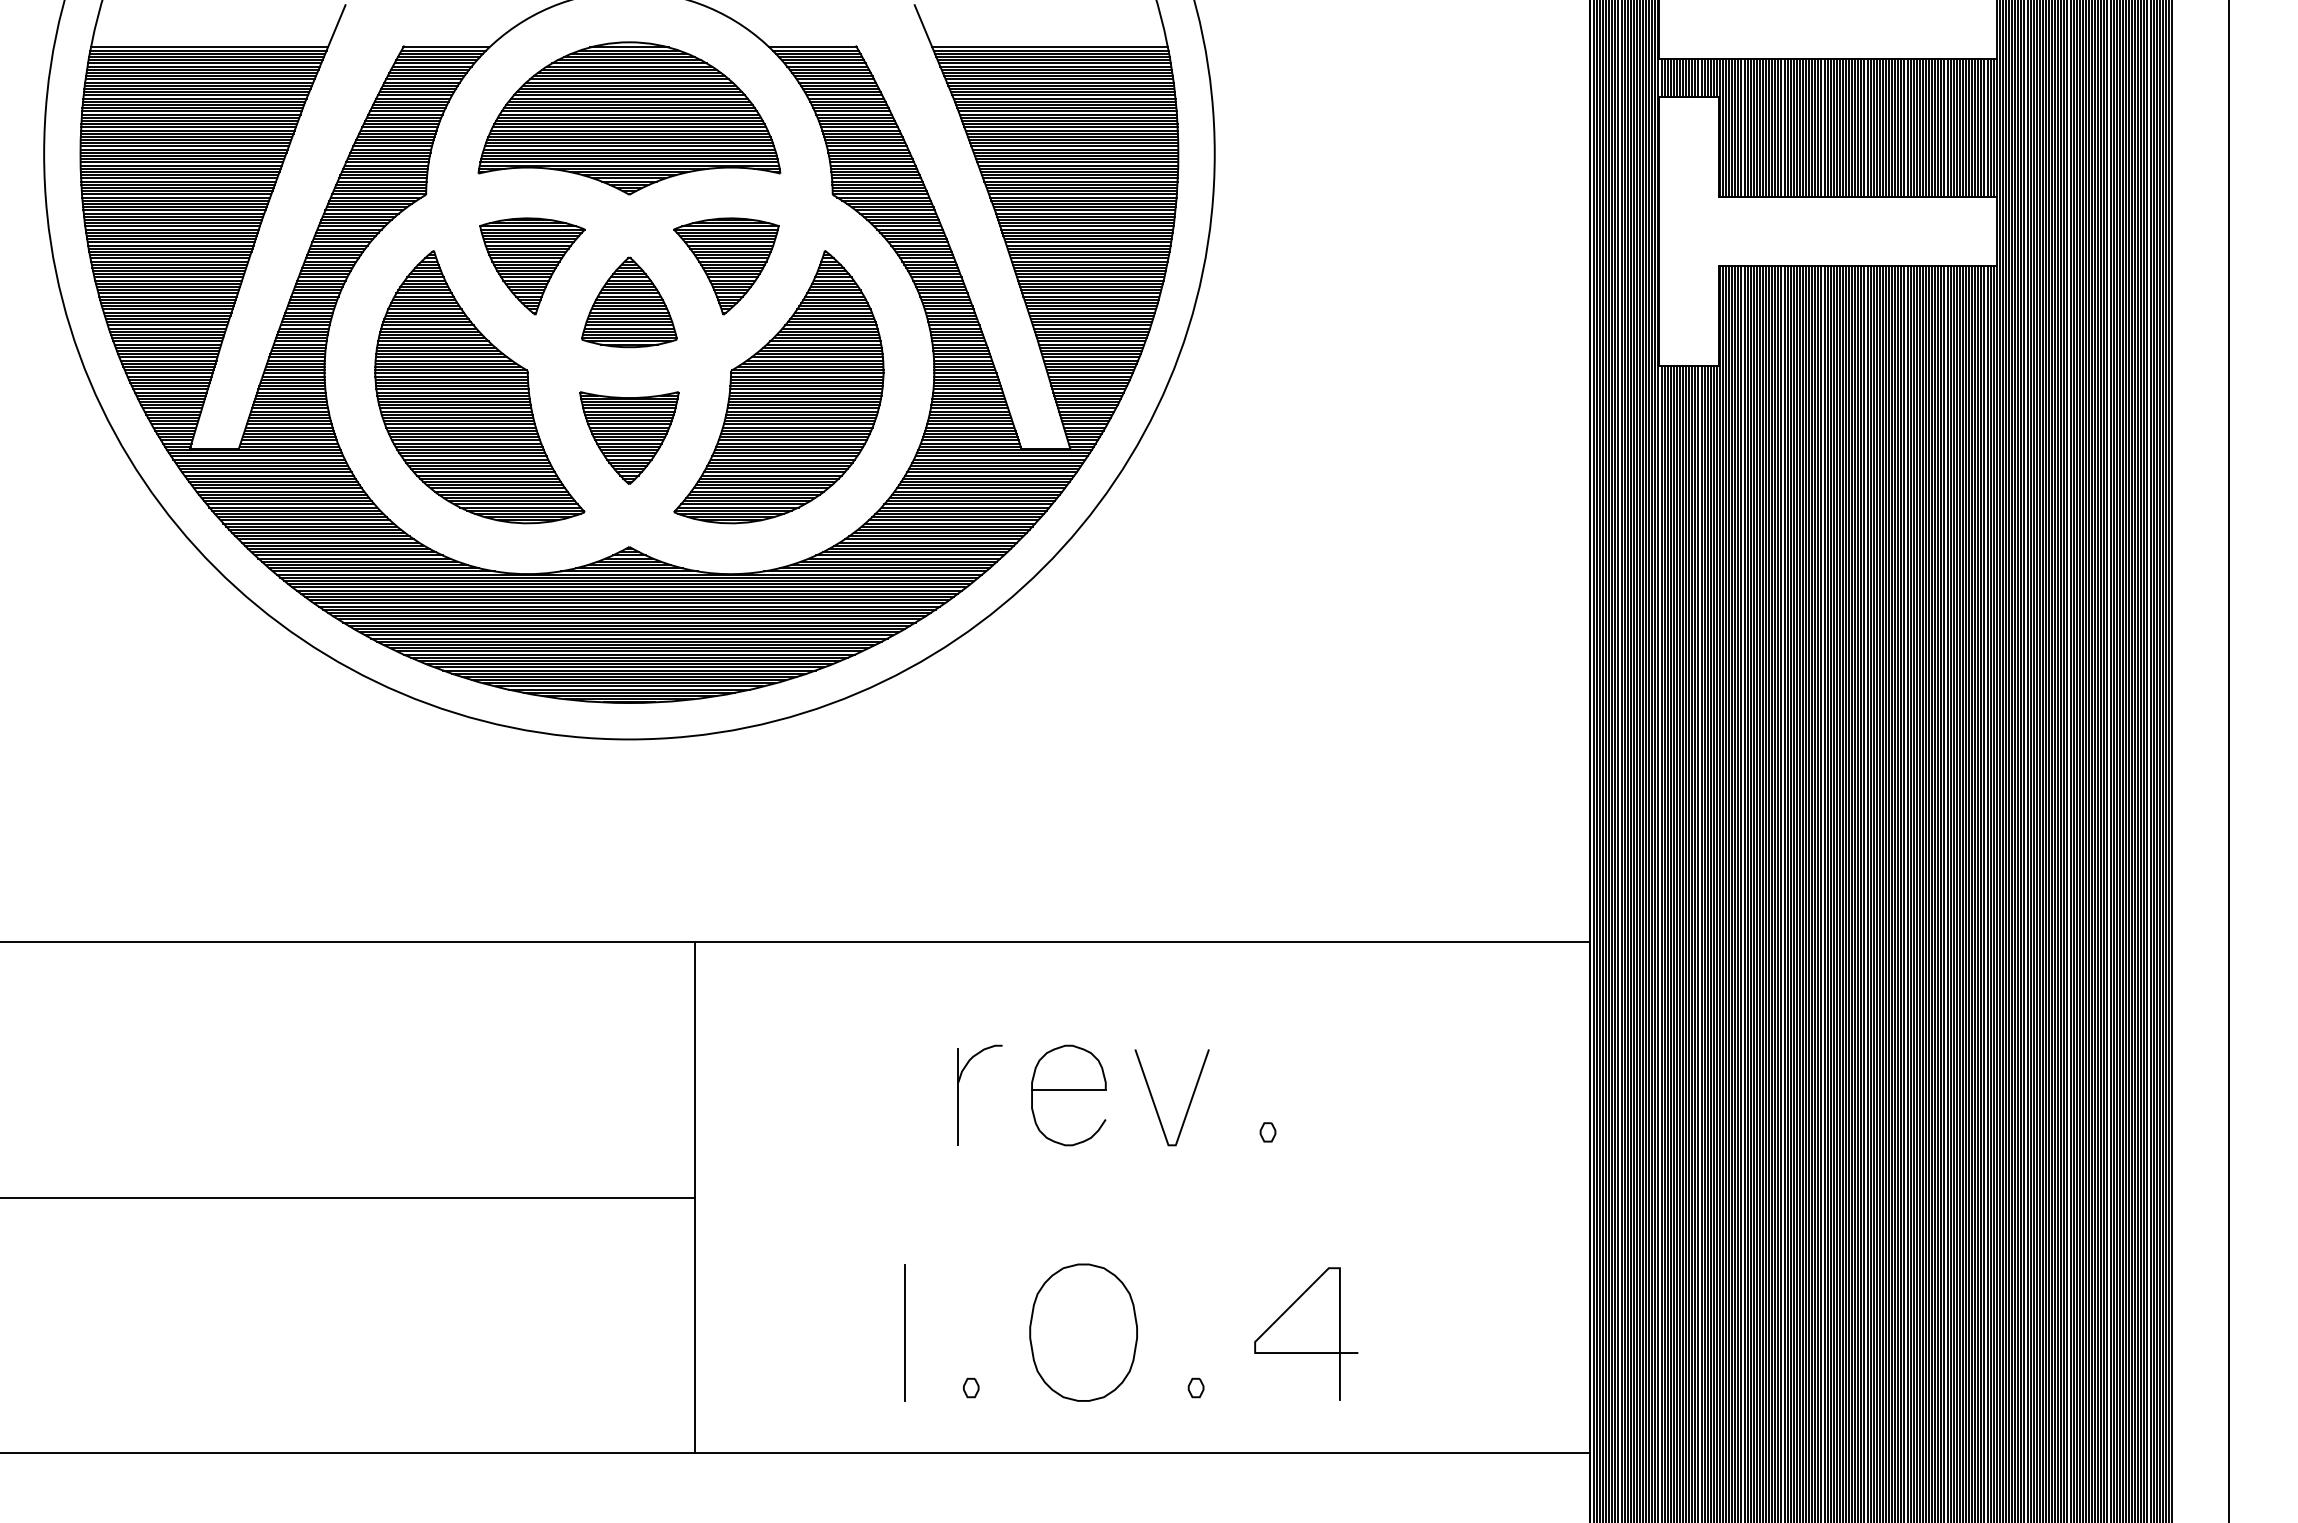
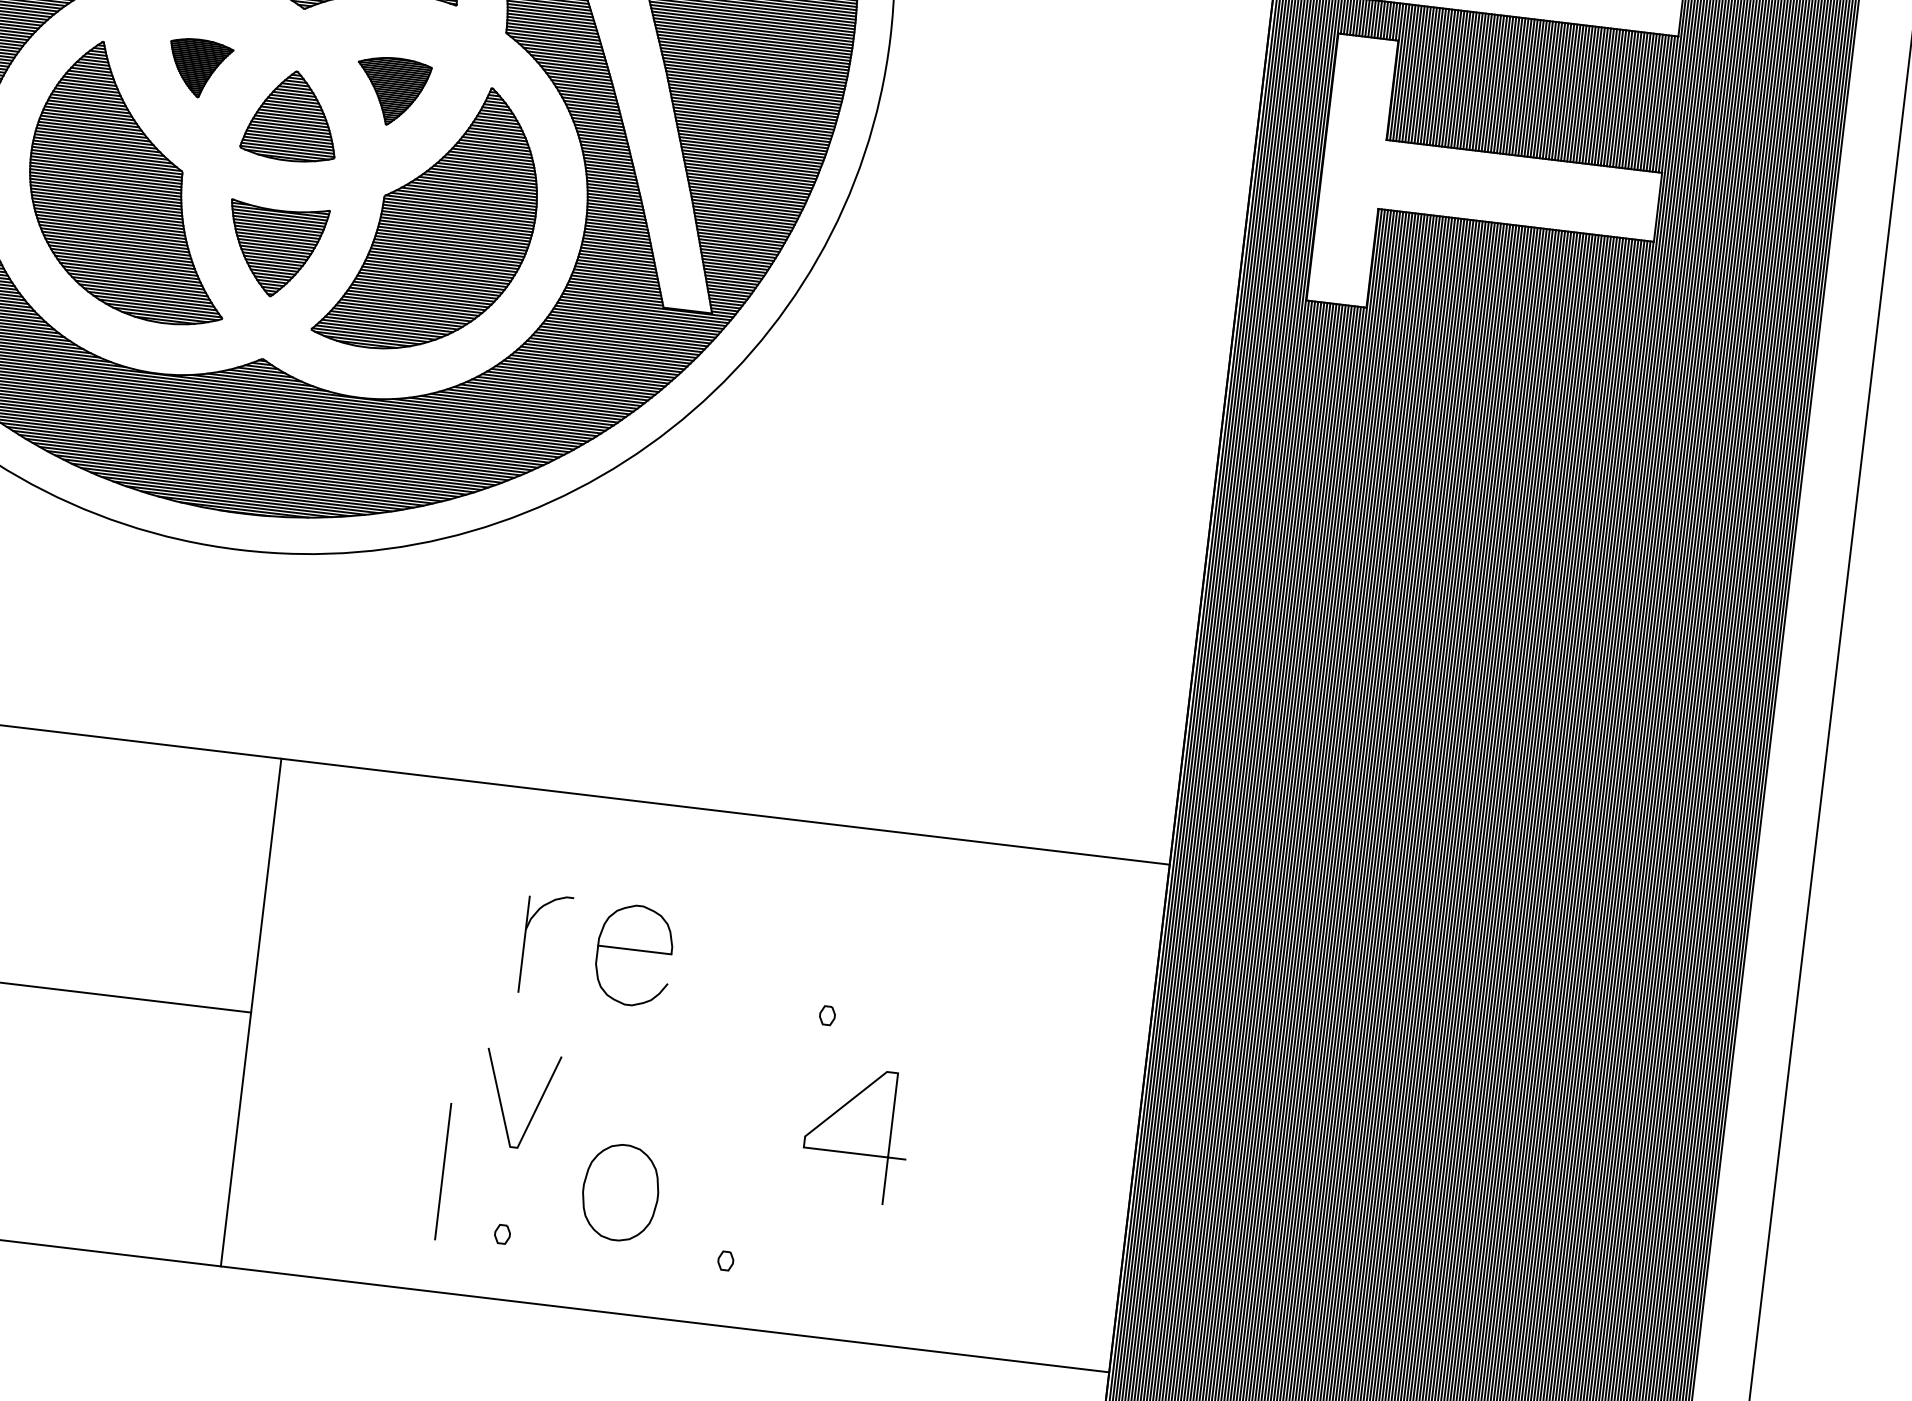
part: (532, 266) -> (199, 68), size x0.6
part: (726, 266) -> (392, 91), size x0.7
line: (1154, 1101) -> (501, 1101), moved
part: (1083, 1332) -> (620, 1192), size x0.7
curve: (1306, 1352) -> (854, 1153), moved

